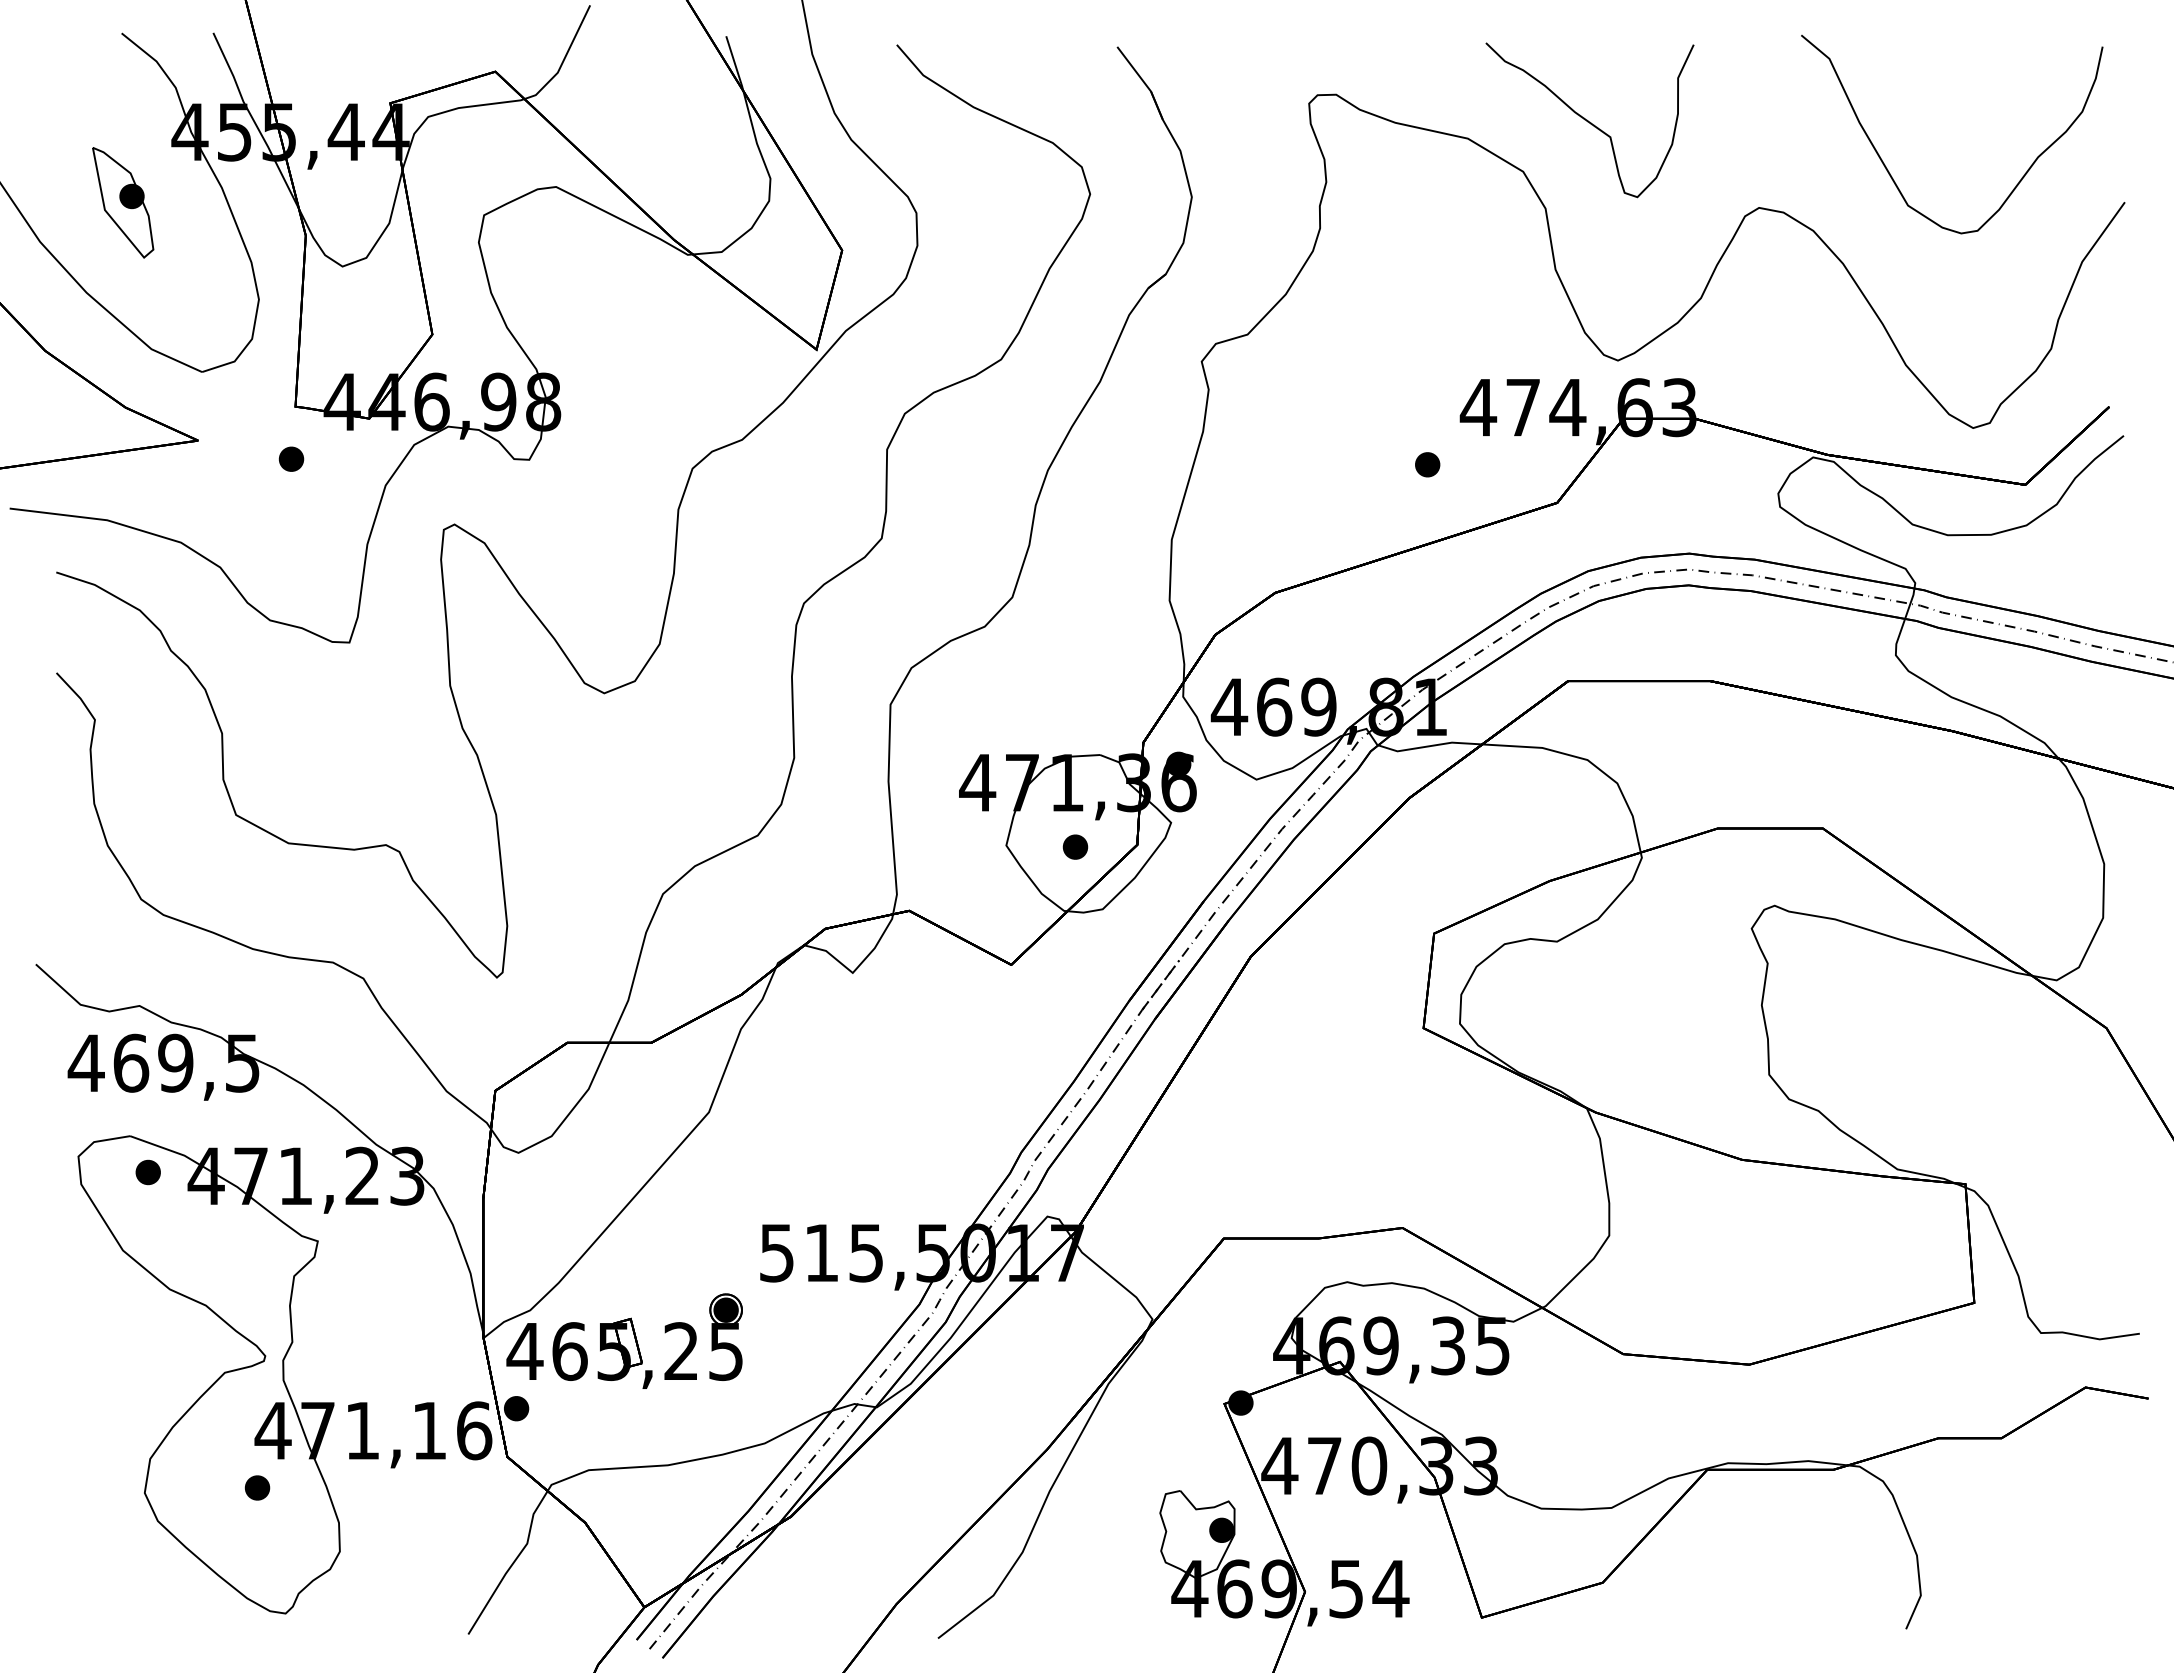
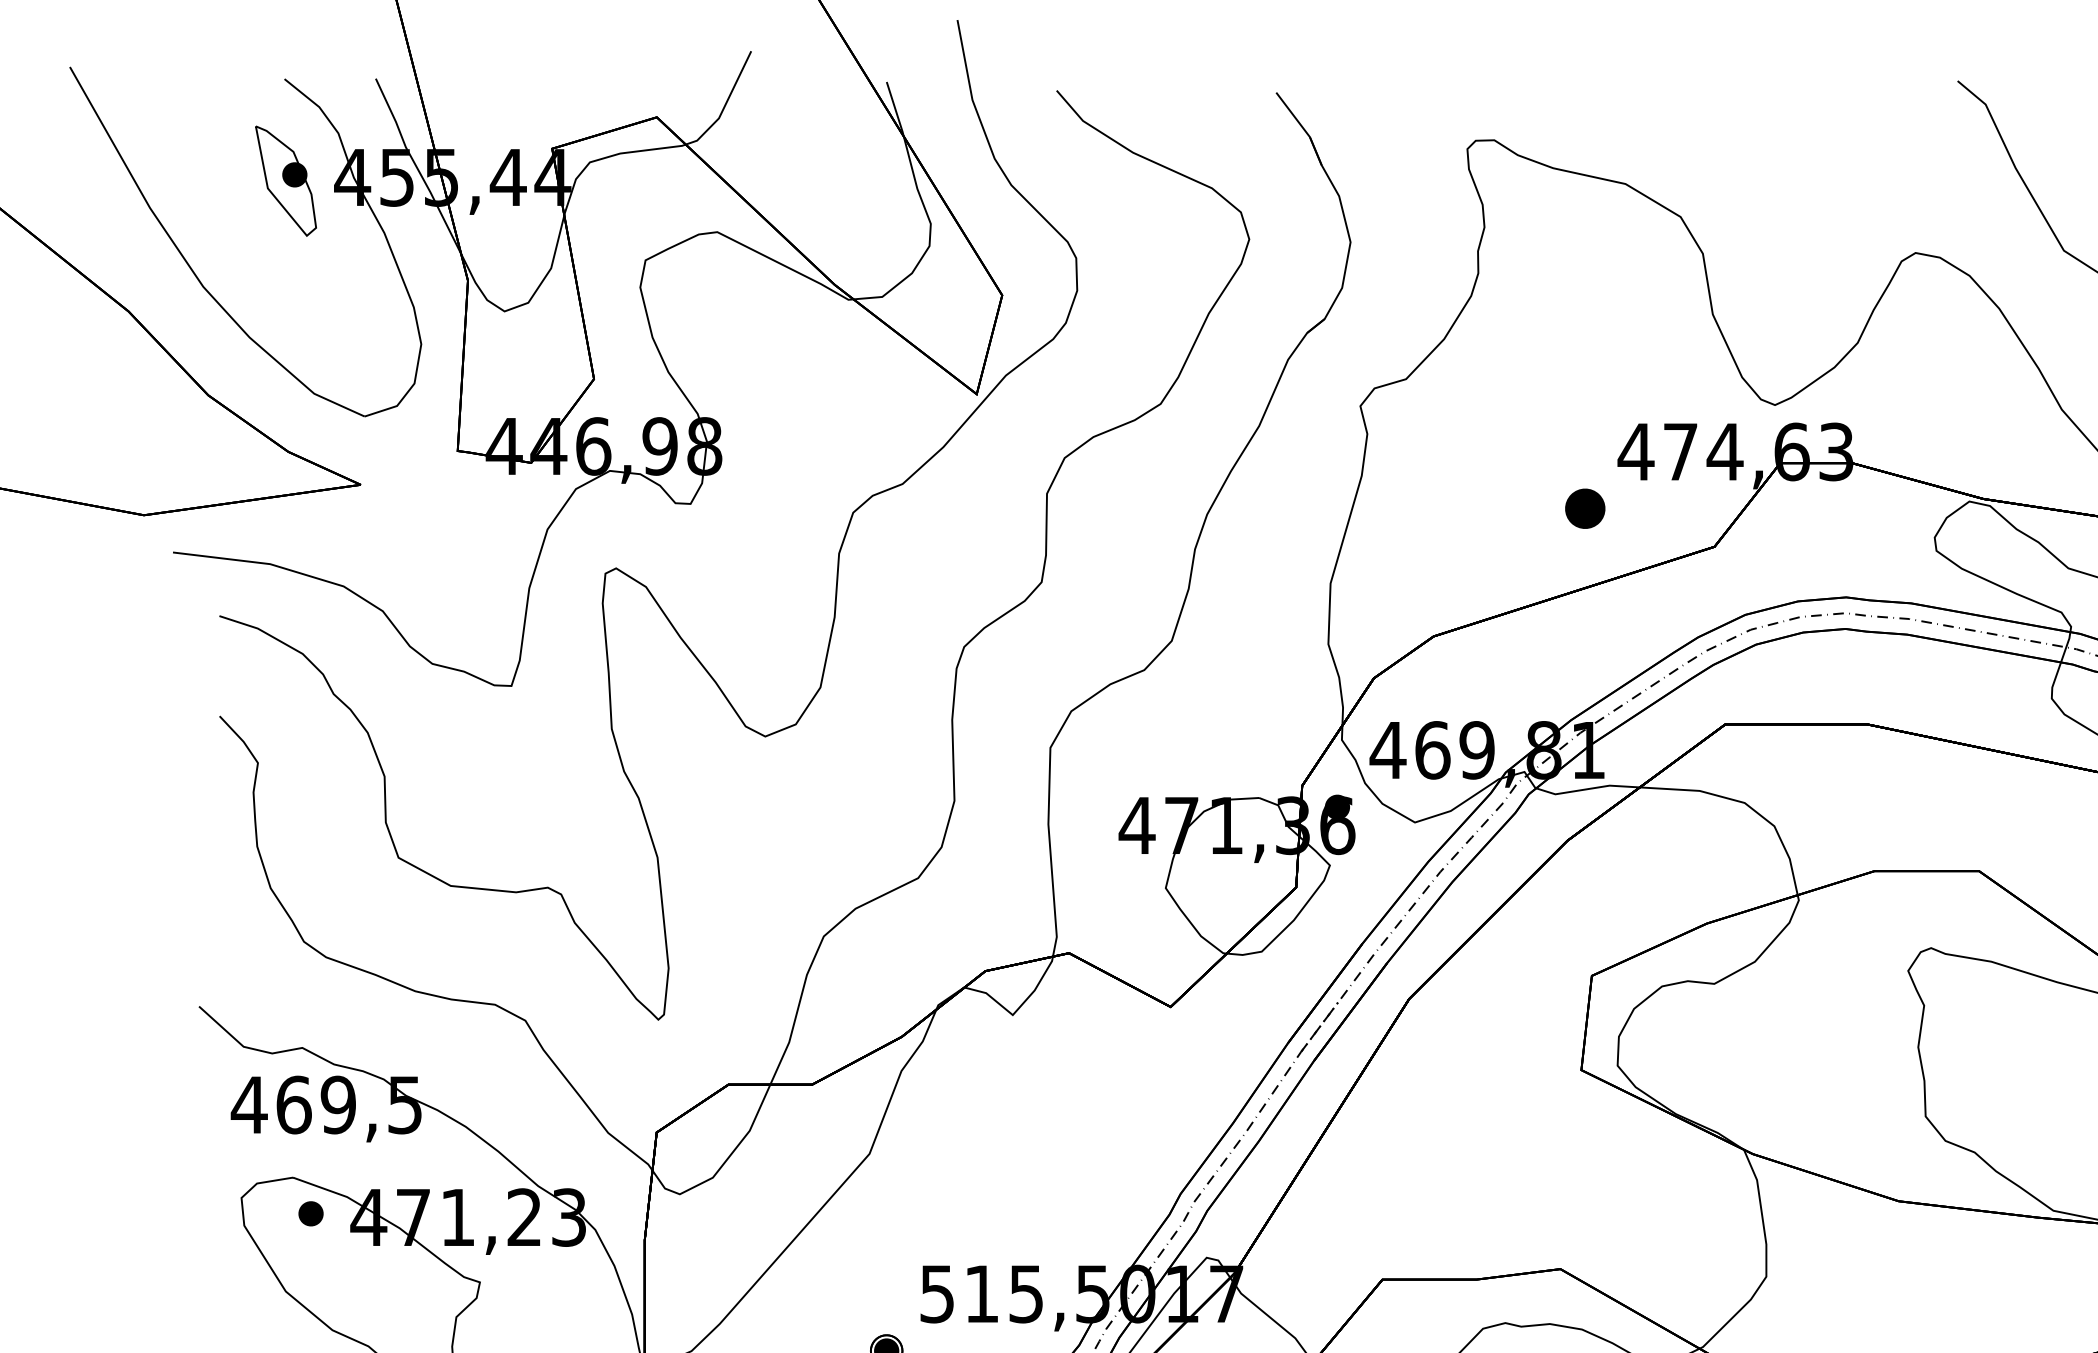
curve: (1588, 120) -> (1745, 165), removed
part: (123, 202) -> (286, 180), moved
part: (291, 458) -> (453, 502), removed
part: (1427, 464) -> (1585, 508), size x1.6
part: (1075, 846) -> (1234, 889), removed

